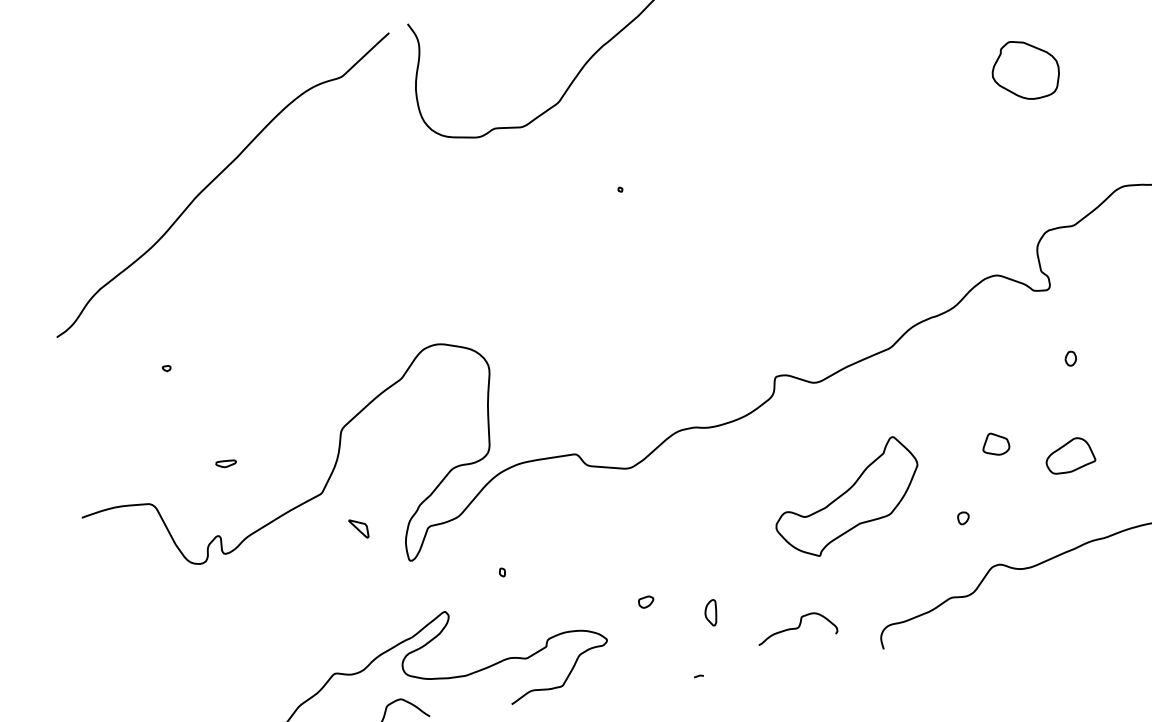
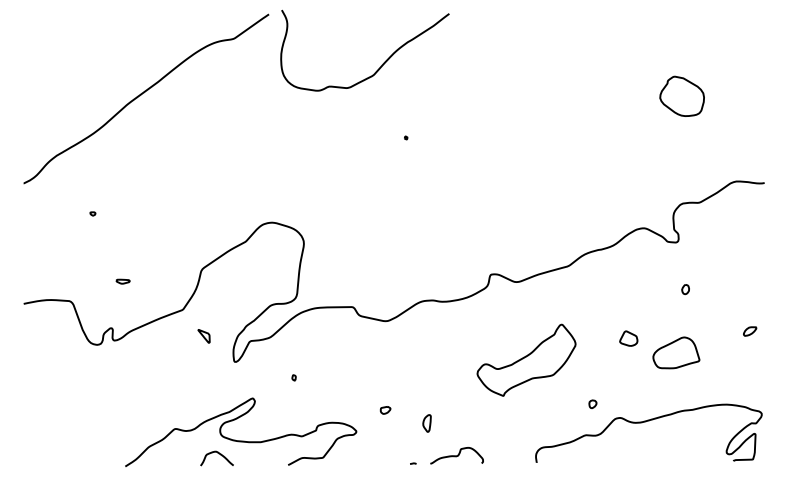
part: (1070, 454) -> (676, 352), size x1.43
part: (962, 517) -> (592, 403), moved
curve: (796, 627) -> (456, 455), moved

